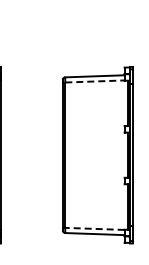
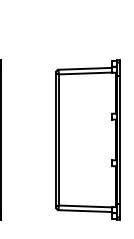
line: (94, 81) -> (85, 73), dashed -> solid
line: (94, 228) -> (85, 206), dashed -> solid

